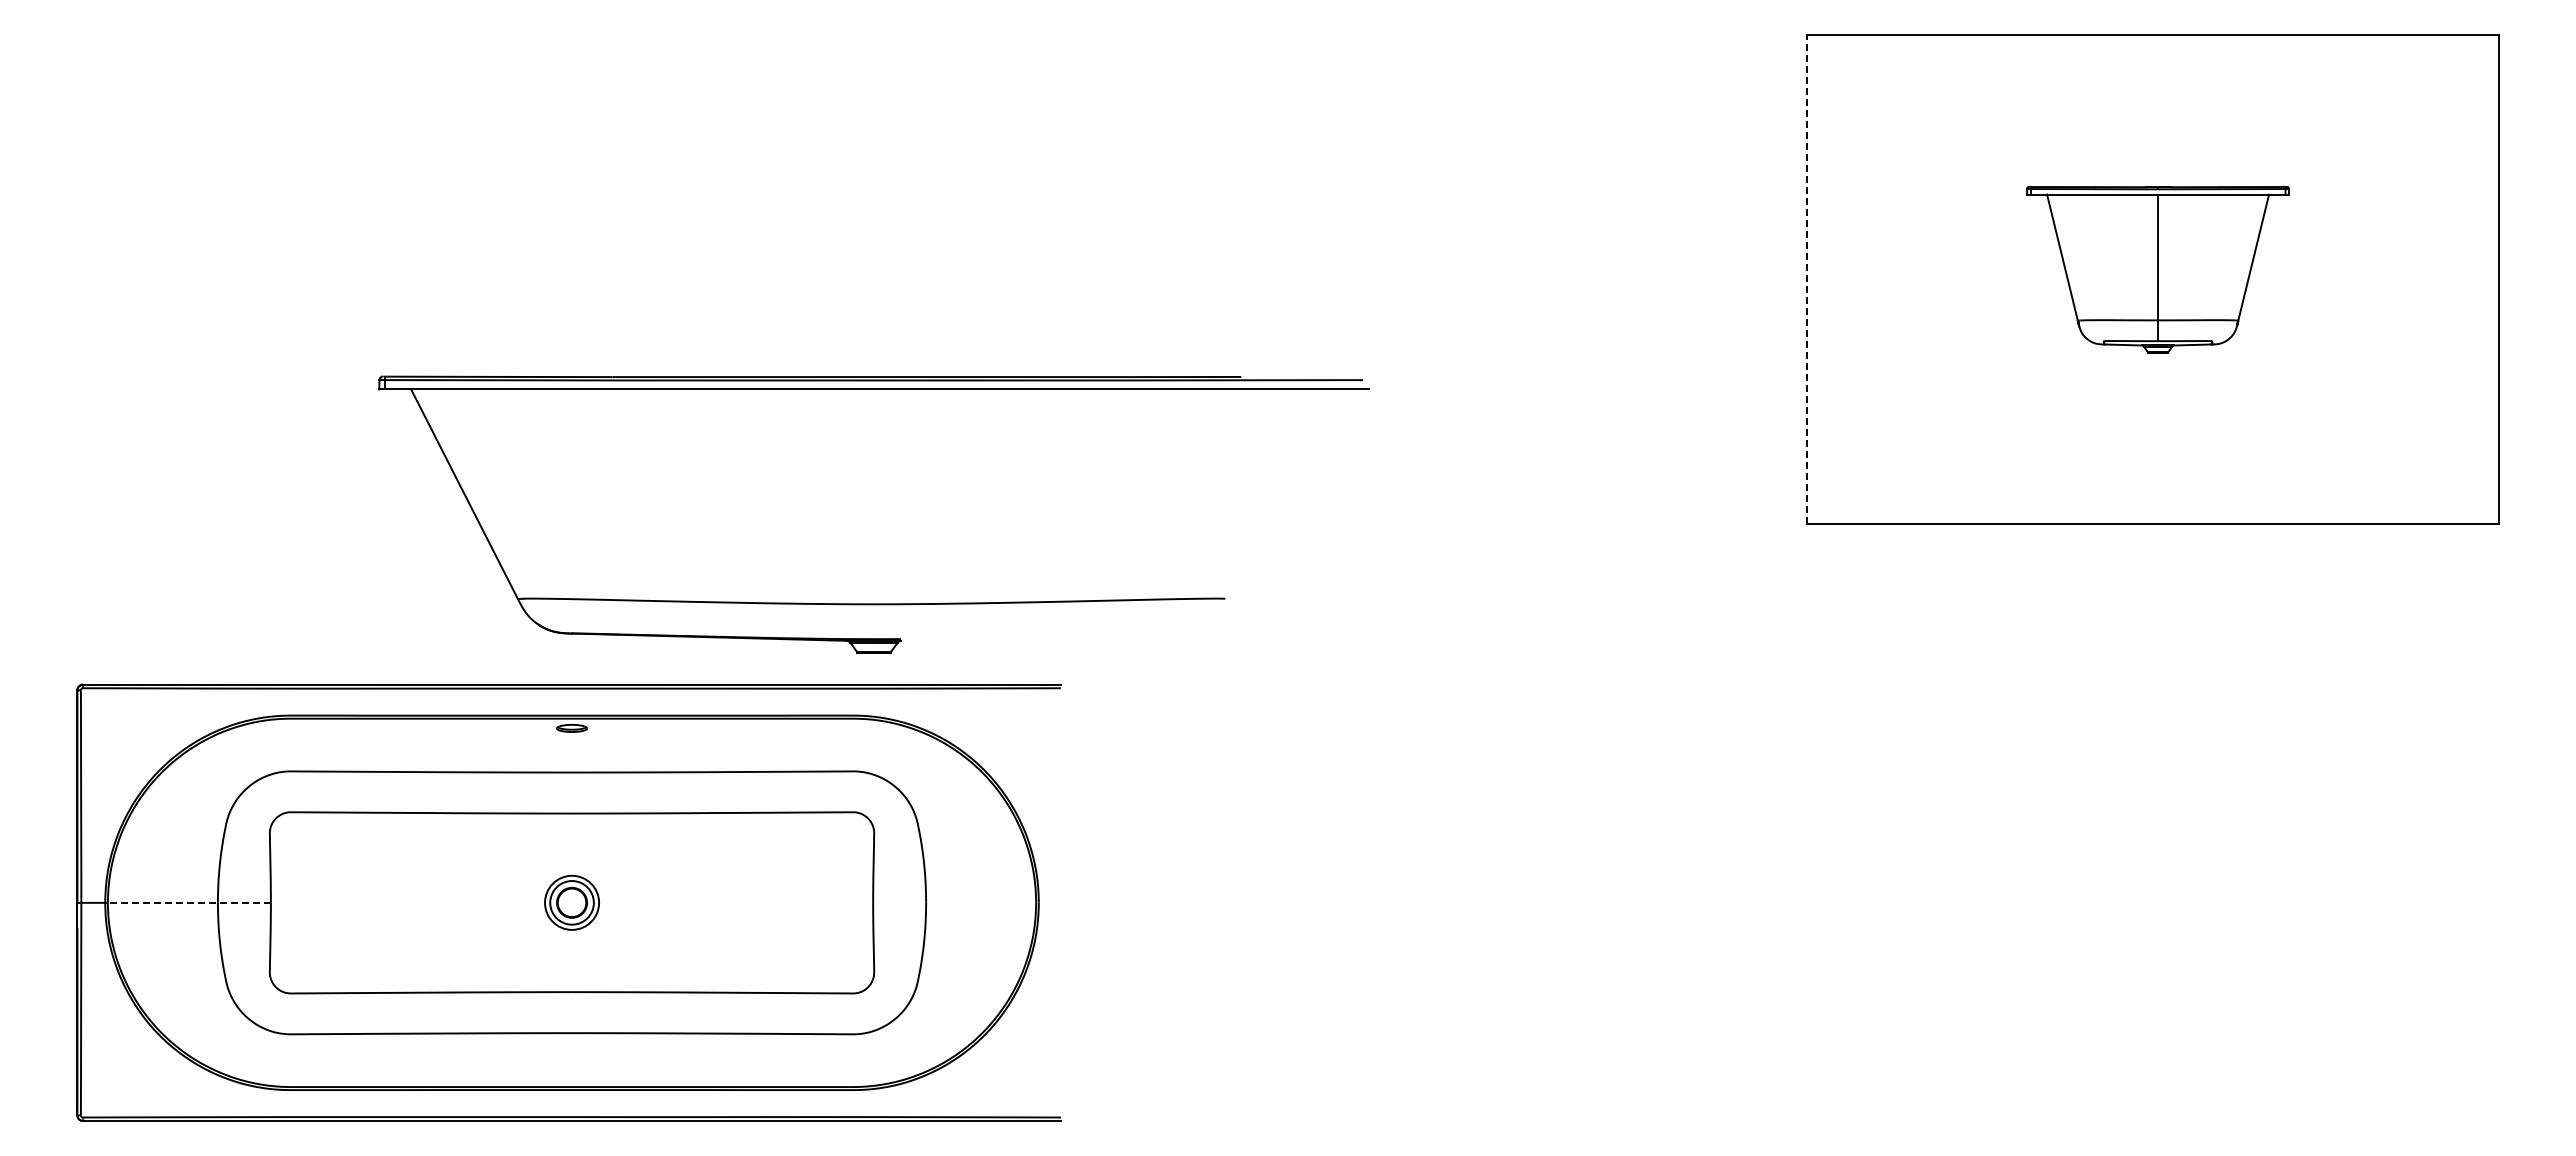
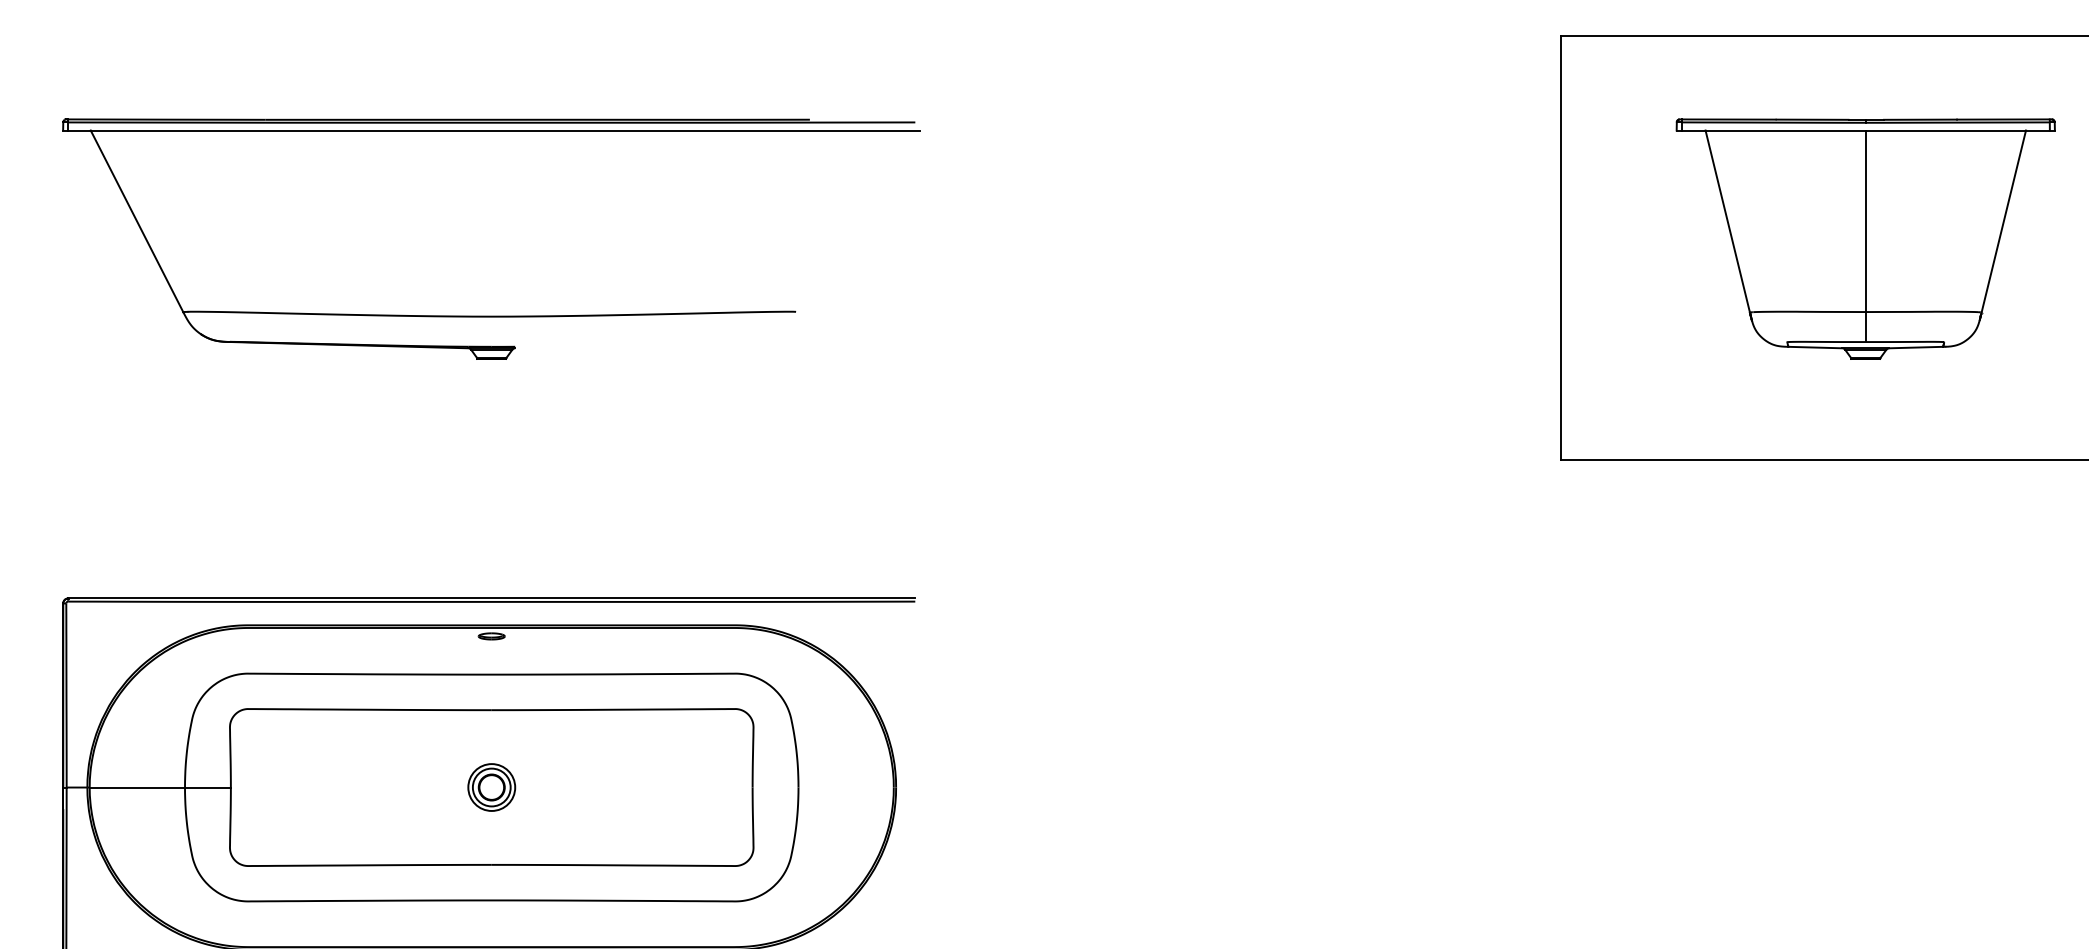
part: (2157, 269) -> (1865, 238), size x1.67
line: (1806, 279) -> (1561, 247), dashed -> solid
part: (873, 603) -> (491, 315), moved
line: (188, 902) -> (159, 787), dashed -> solid

